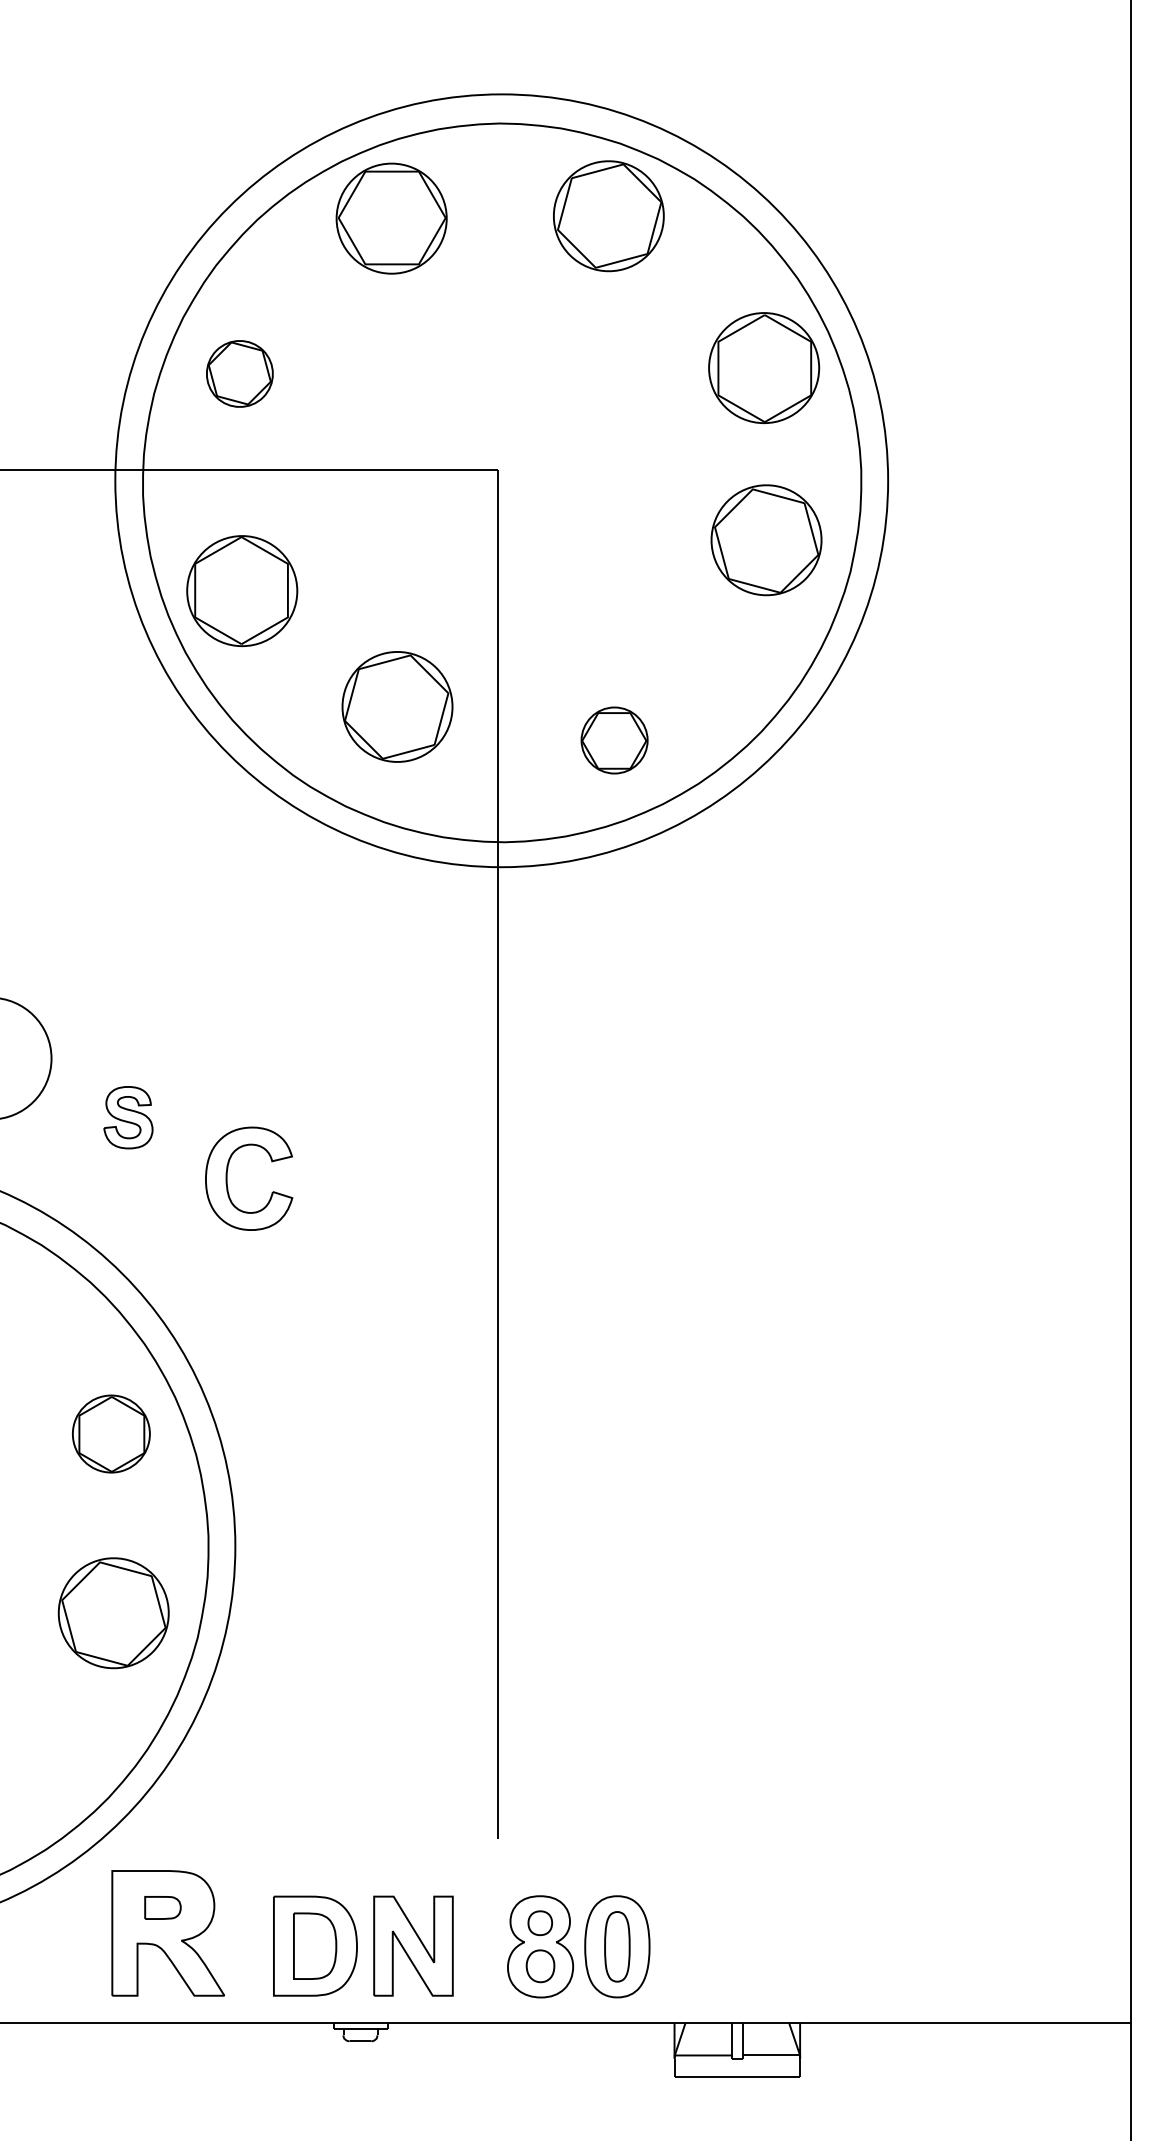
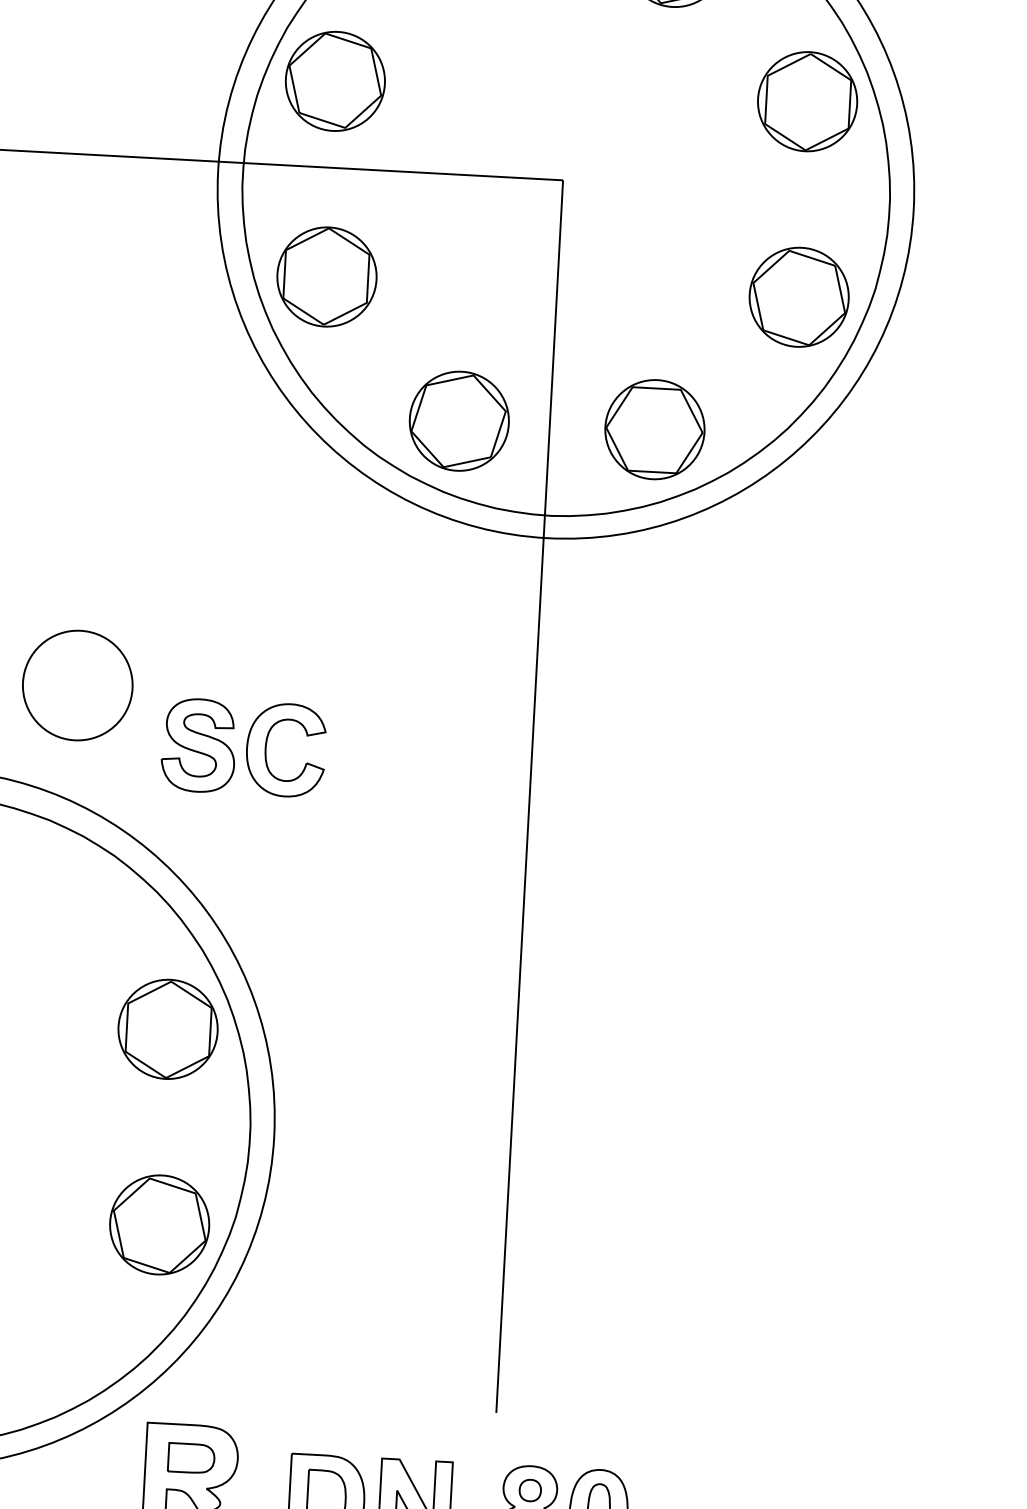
part: (239, 373) -> (335, 81), size x1.67
part: (766, 540) -> (799, 297), moved
part: (397, 706) -> (459, 420), moved
part: (614, 740) -> (654, 429), size x1.67
part: (128, 1117) -> (198, 745), size x1.67
part: (227, 1178) -> (266, 748), moved
part: (111, 1433) -> (168, 1028), size x1.43
part: (113, 1613) -> (159, 1225), moved
part: (162, 1907) -> (191, 1457), size x1.43

